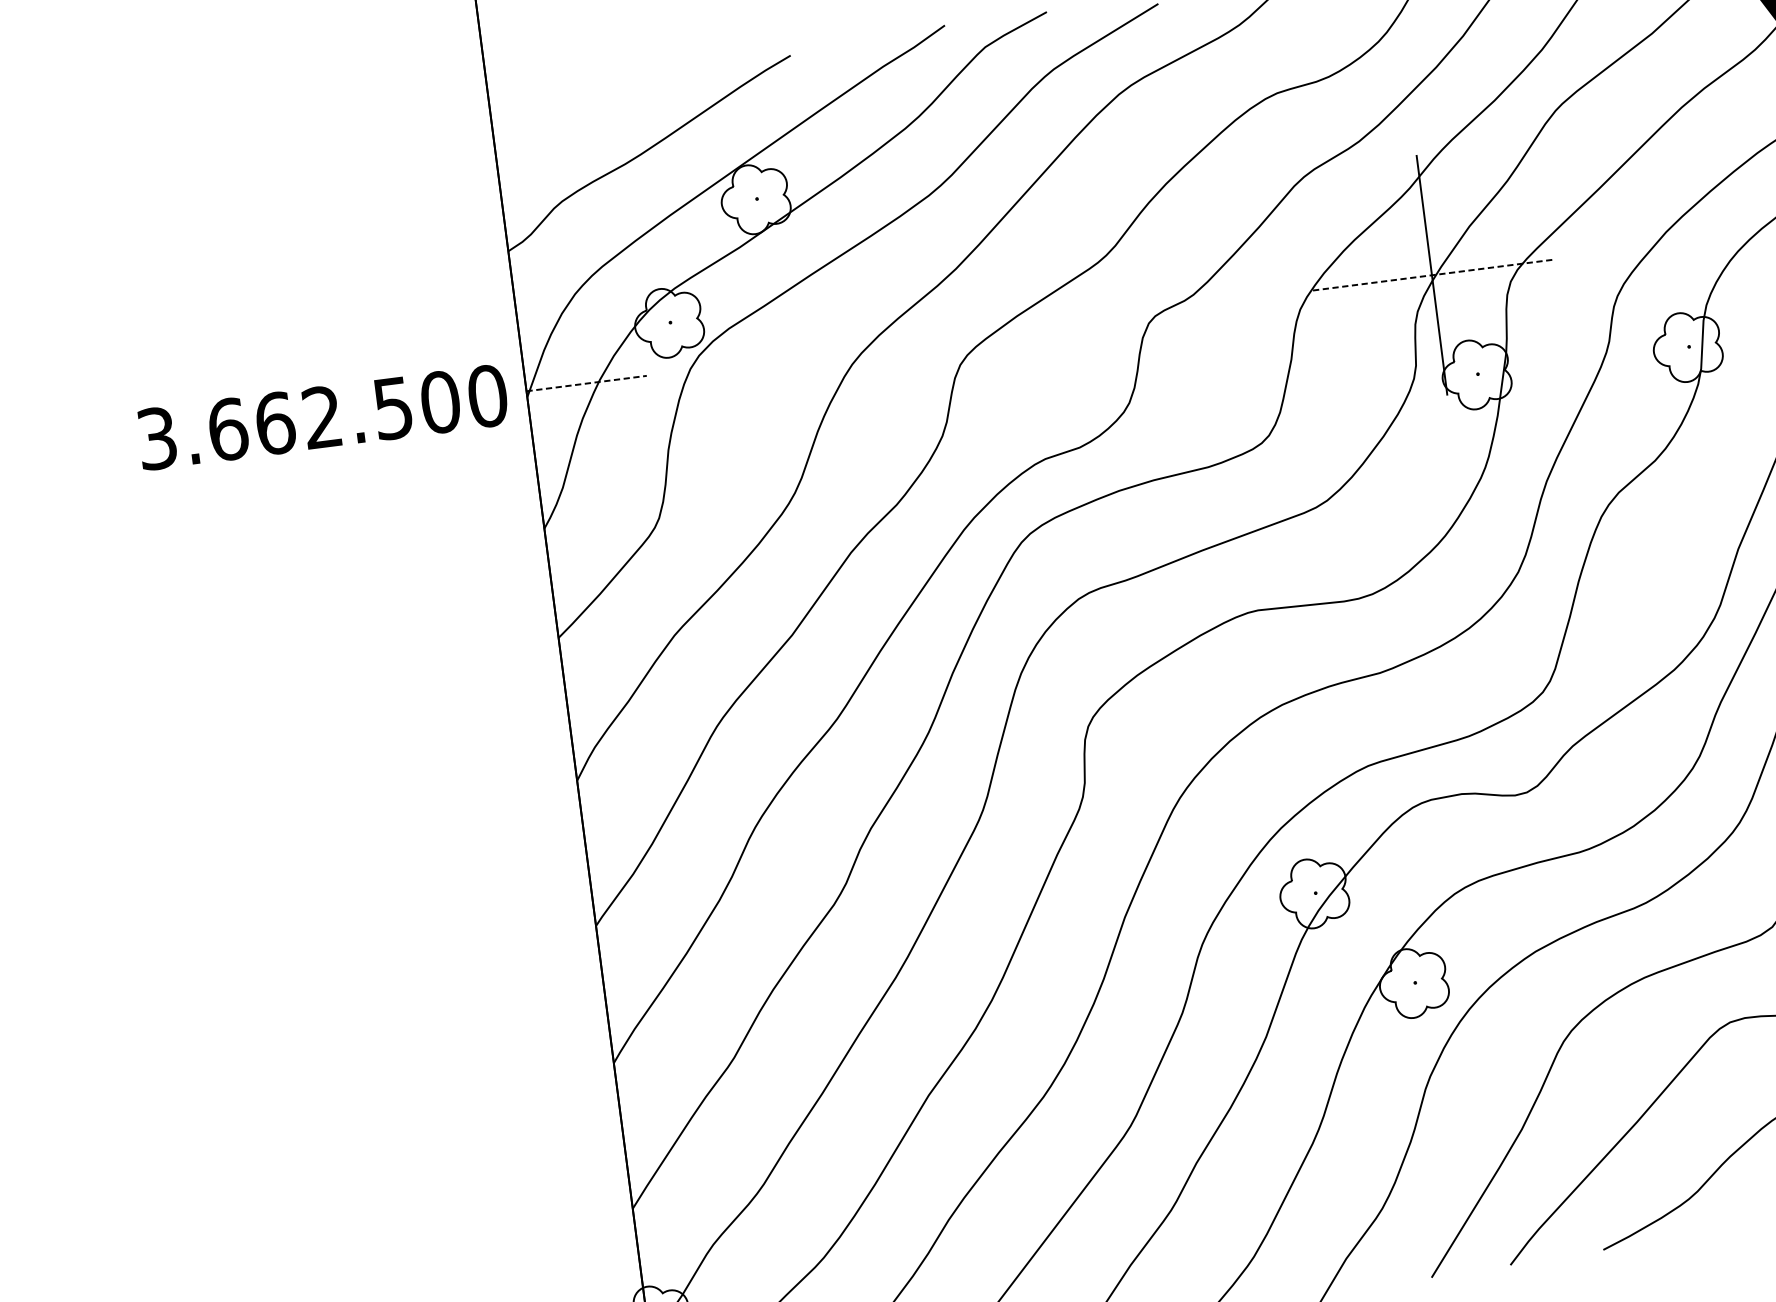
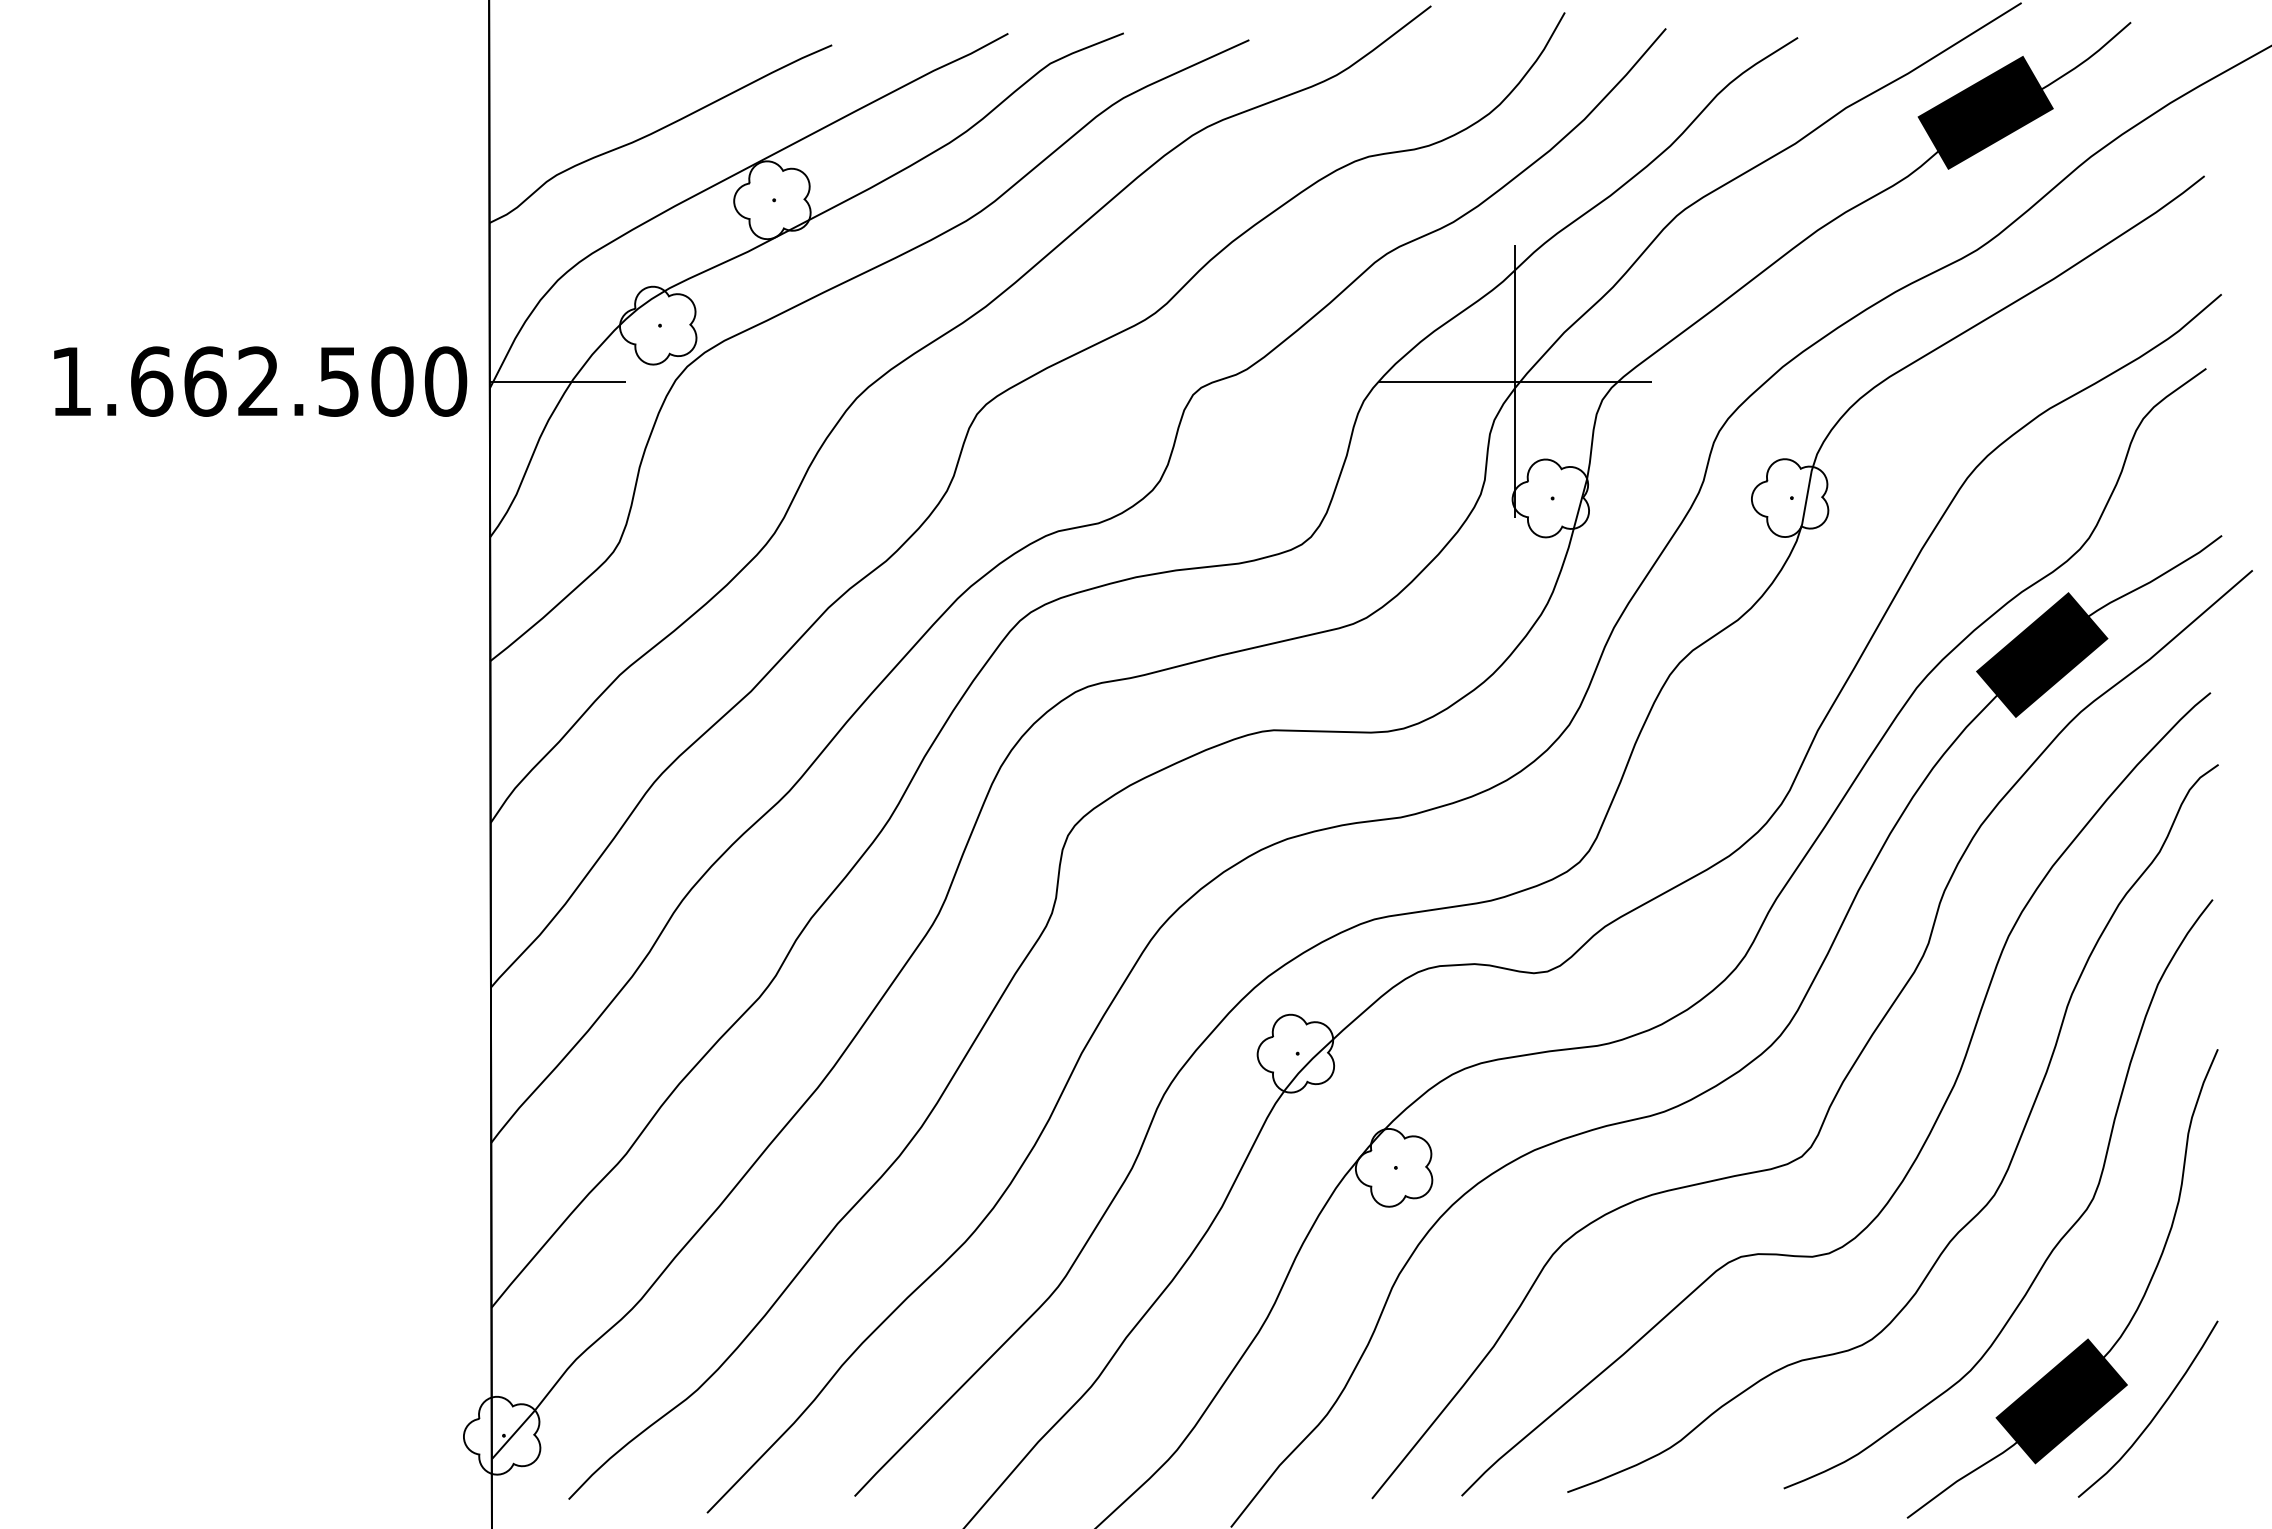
line: (1431, 275) -> (1514, 381), dashed -> solid
line: (587, 383) -> (558, 381), dashed -> solid
text: (157, 438) -> (71, 381), 3.662.500 -> 1.662.500

